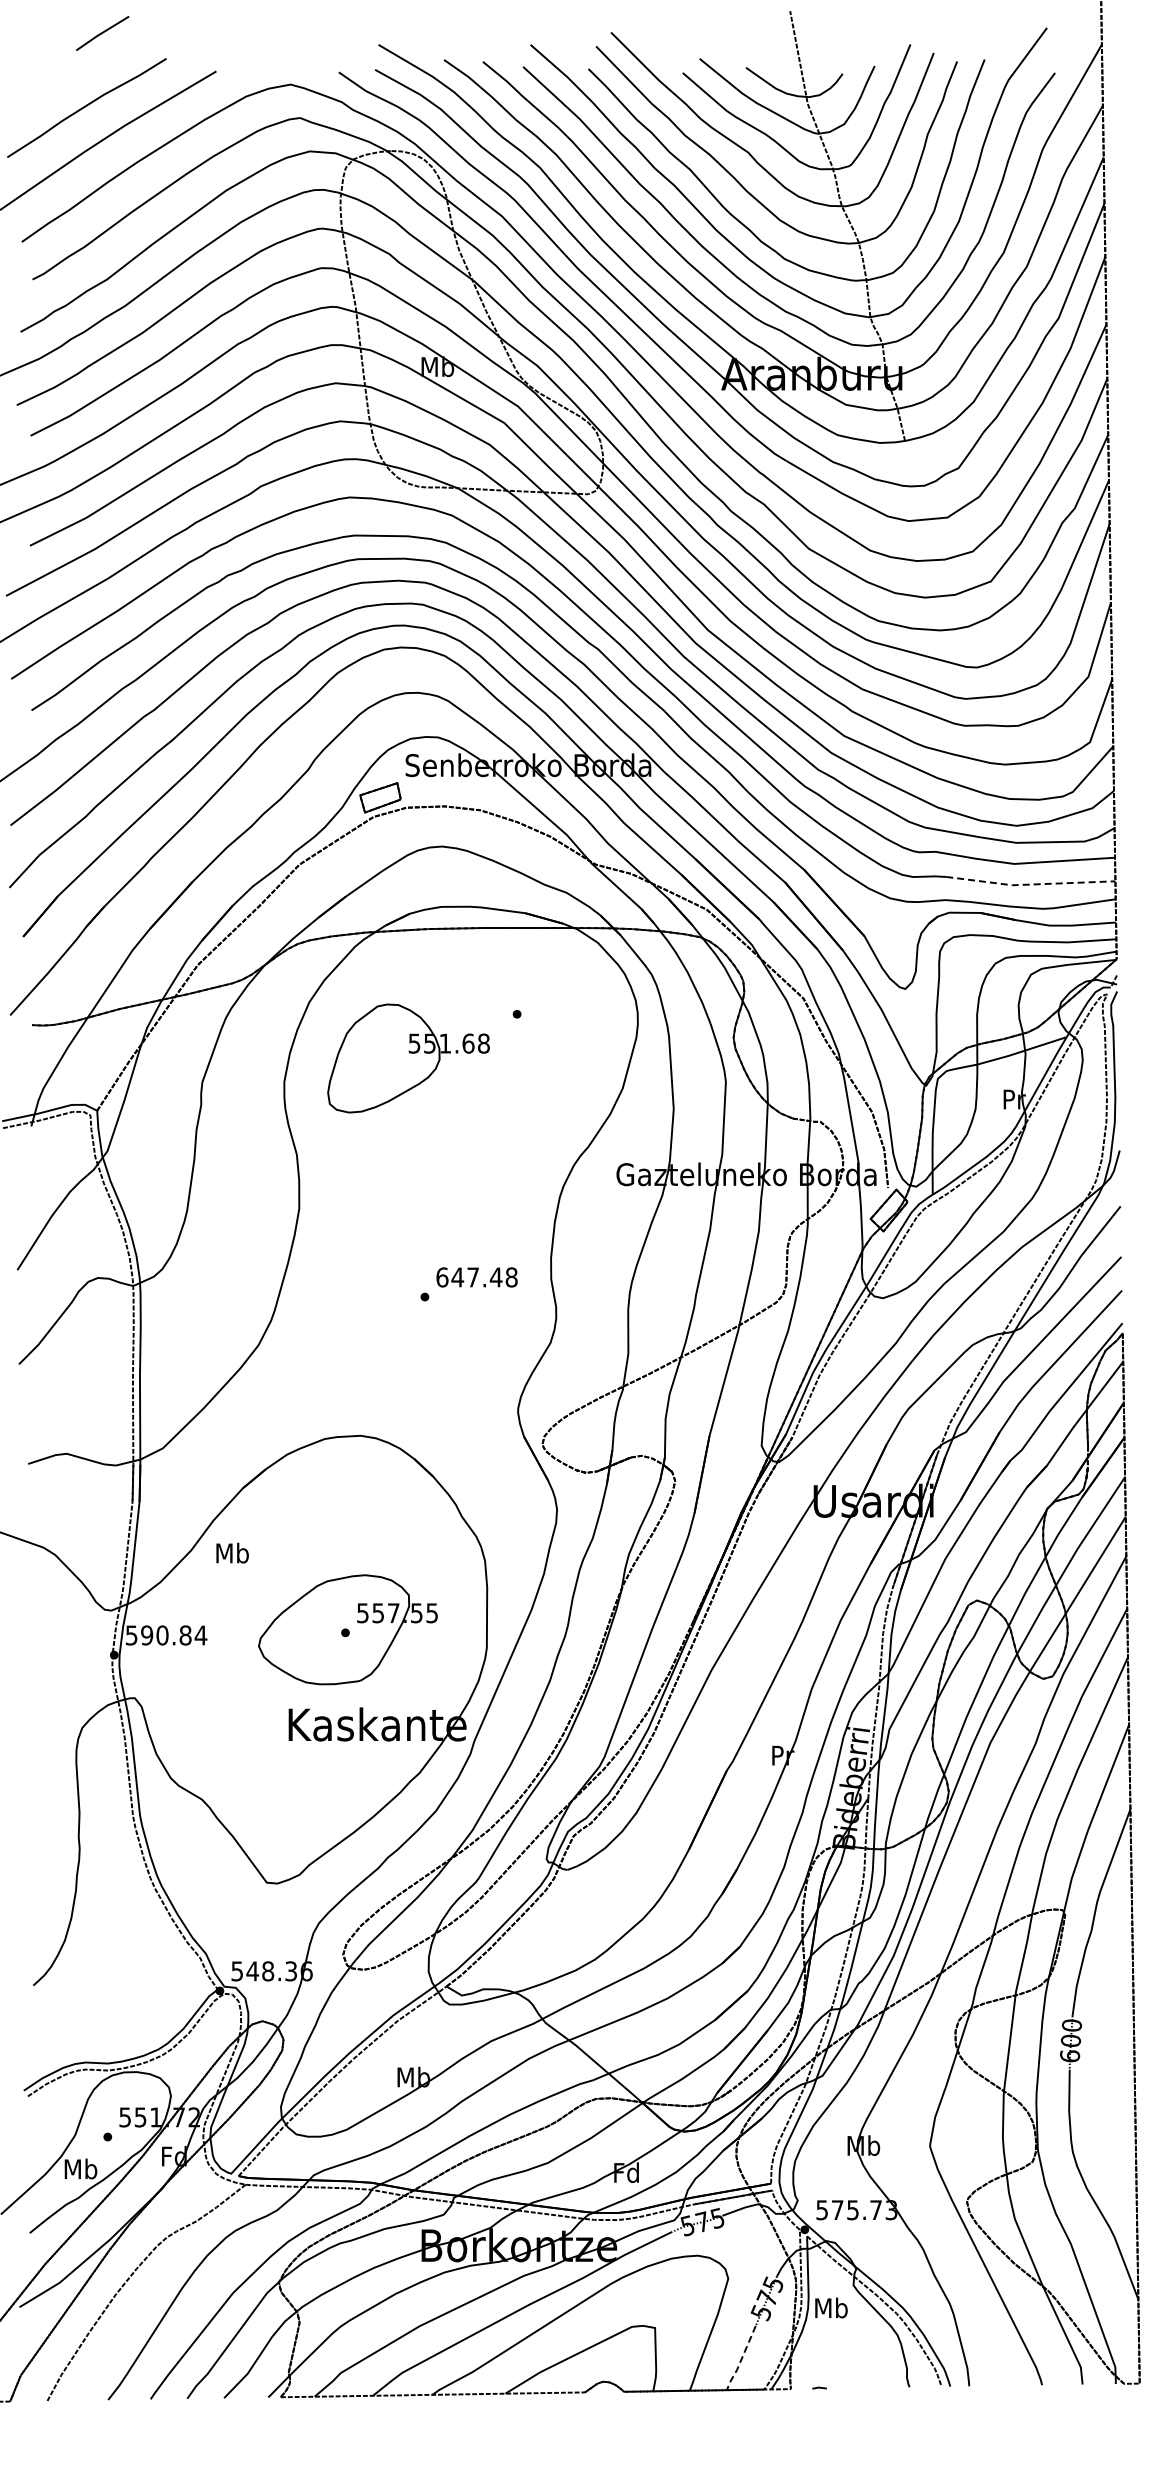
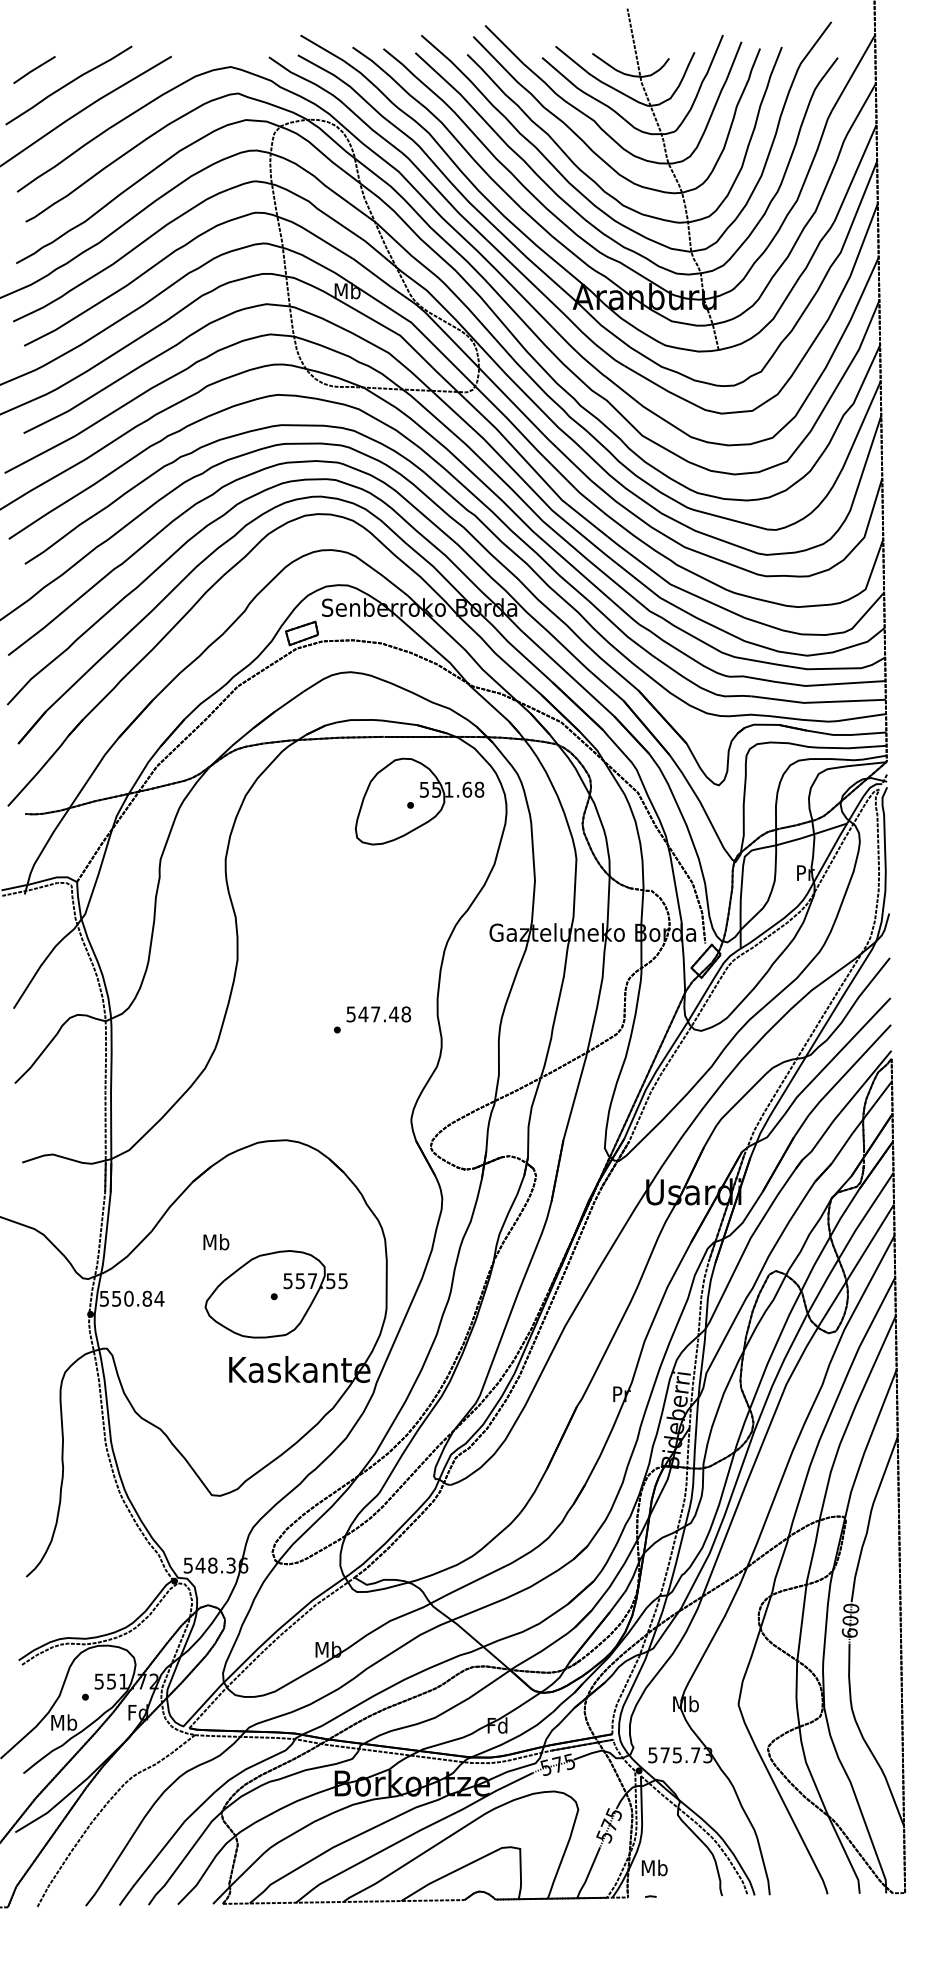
line: (102, 33) -> (34, 70), moved
line: (1030, 884) -> (818, 702), dashed -> solid
part: (408, 1058) -> (419, 801), moved
text: (442, 1277) -> (351, 1014), 647.48 -> 547.48
text: (232, 1552) -> (216, 1241), moved
text: (147, 1635) -> (117, 1298), 590.84 -> 550.84
text: (831, 2307) -> (654, 1867), moved
line: (741, 2359) -> (588, 1873), dashed -> solid

